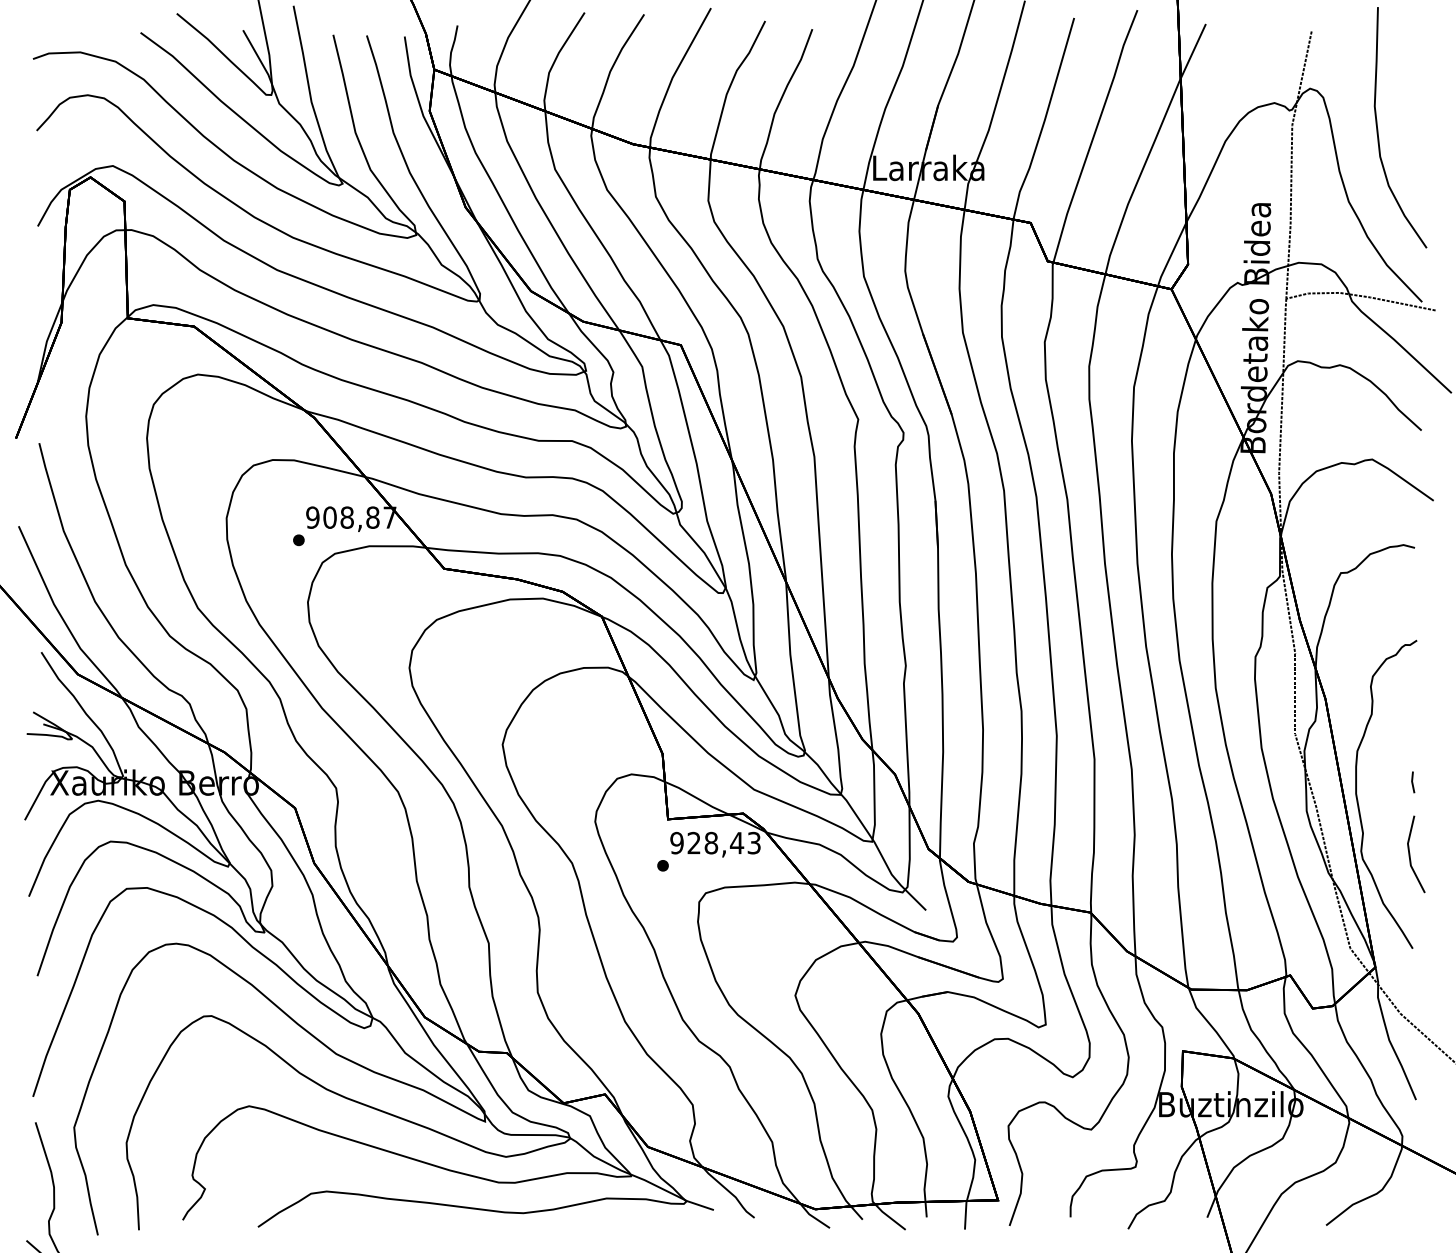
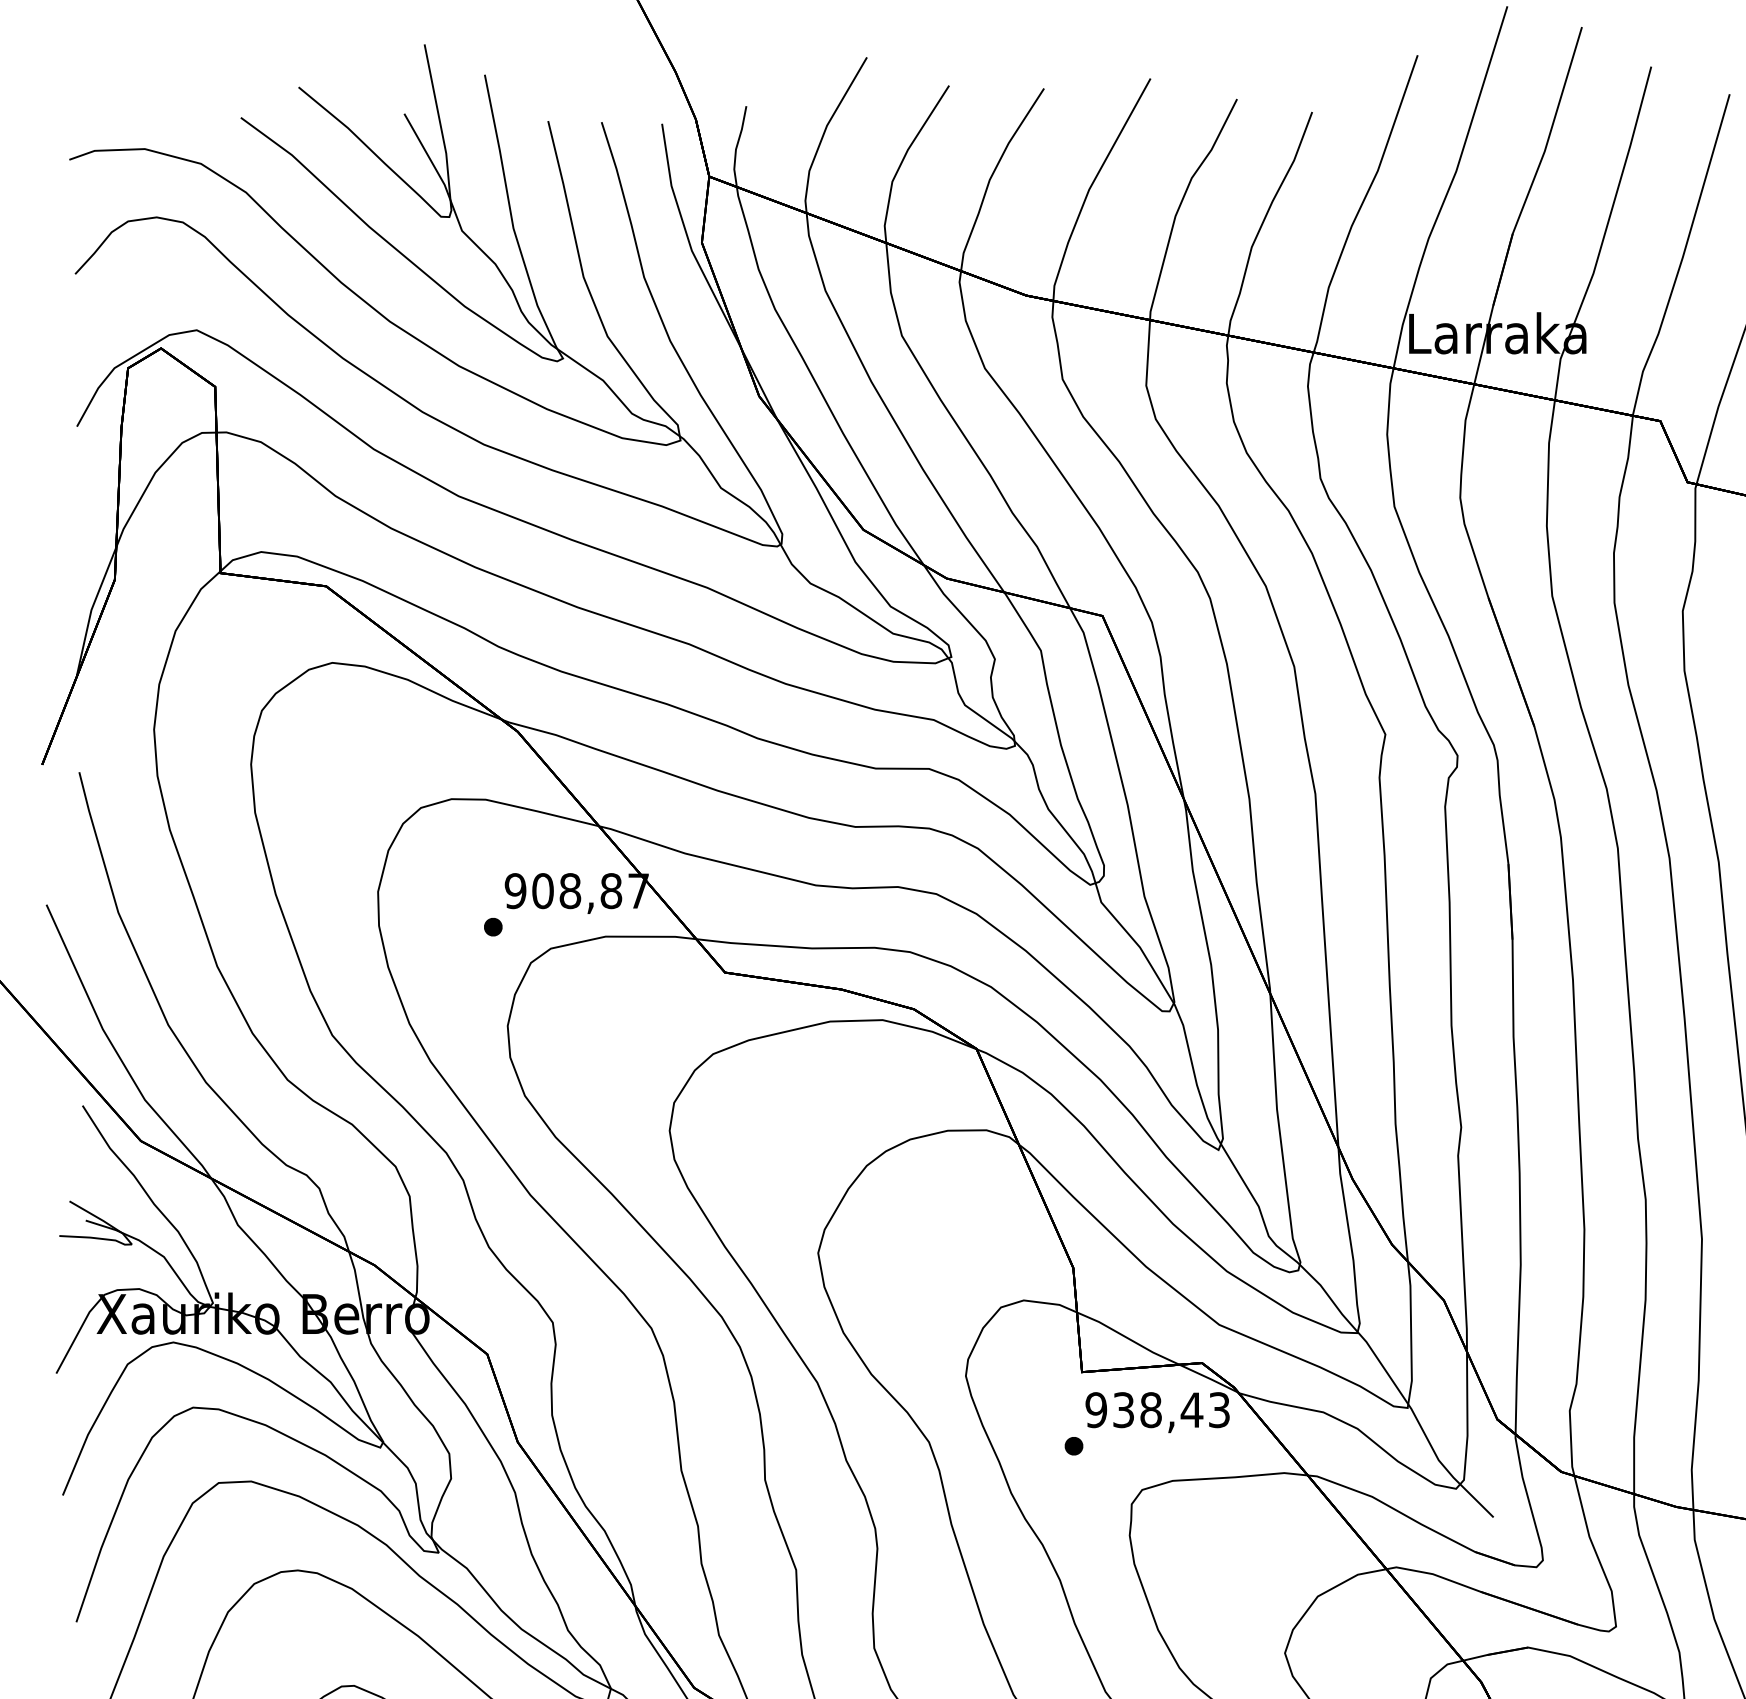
text: (693, 843) -> (1122, 1410), 928,43 -> 938,43

